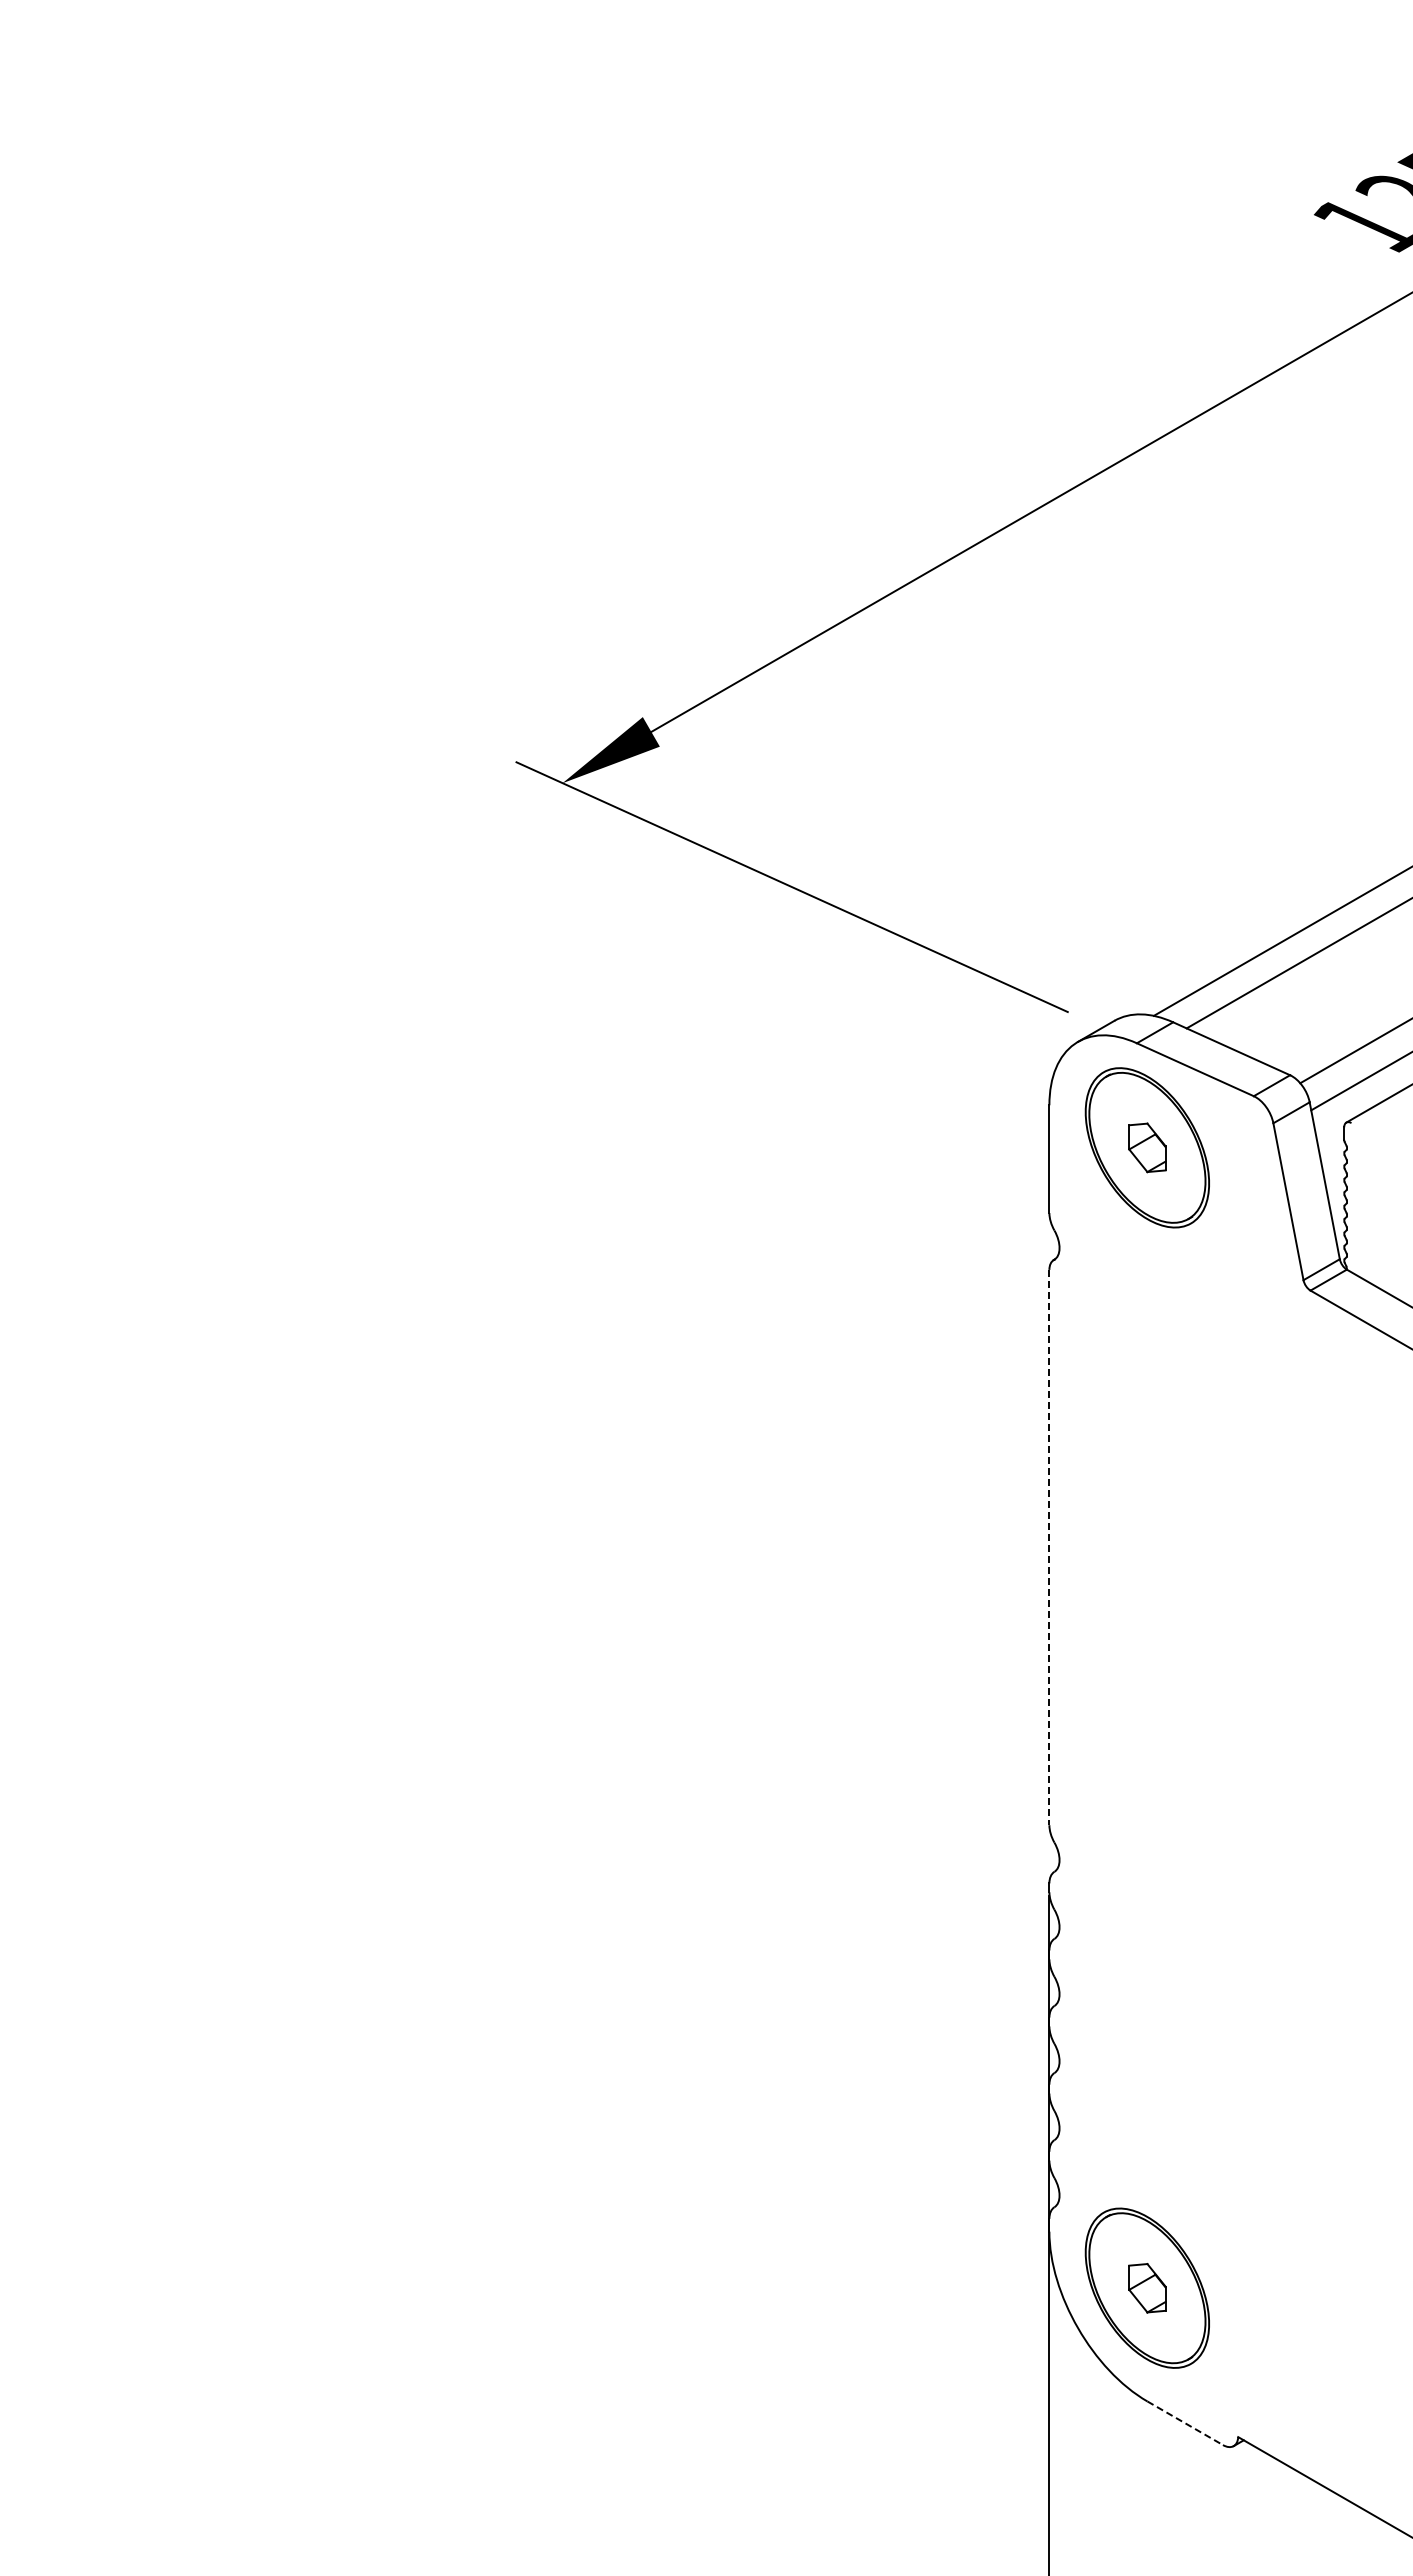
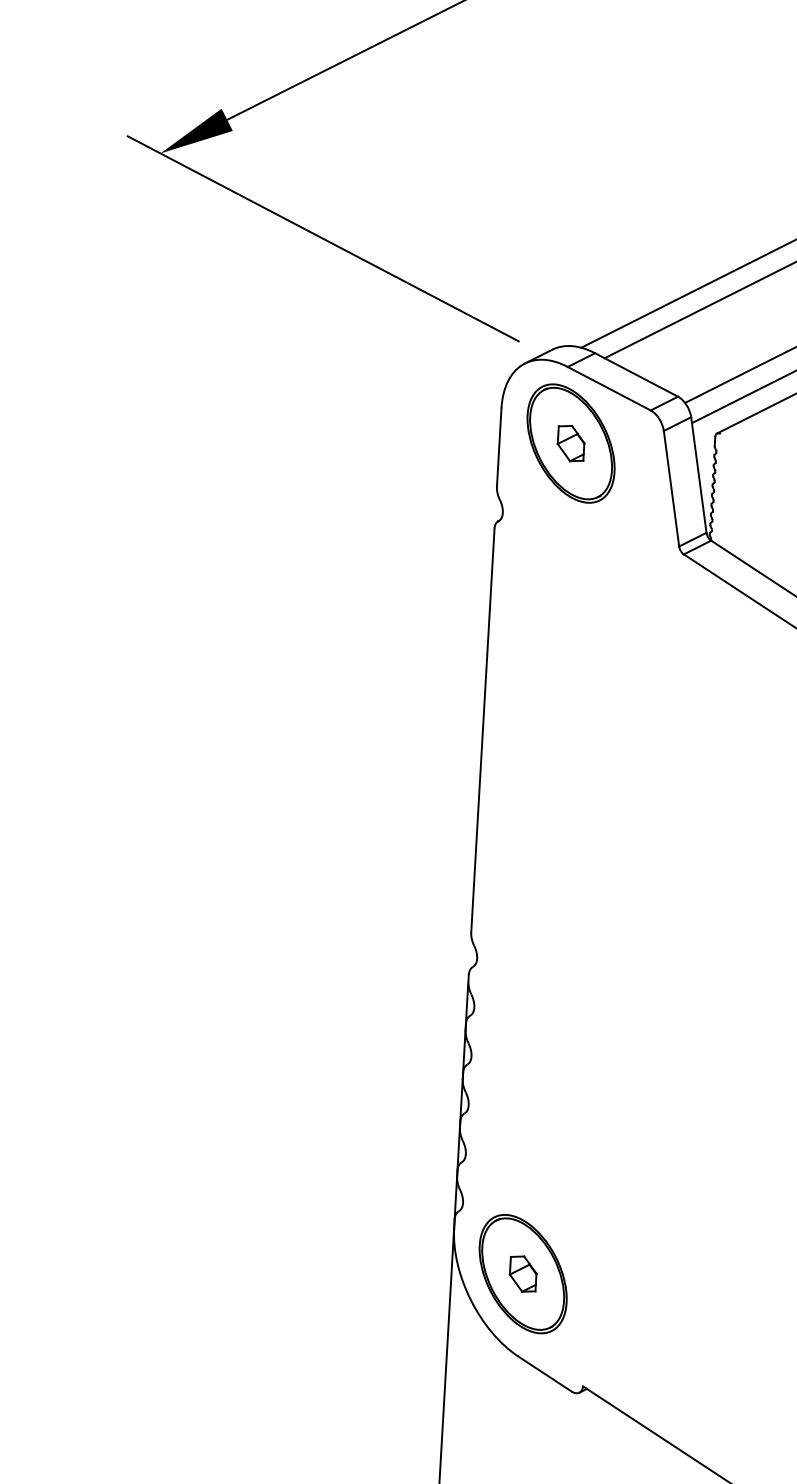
line: (1049, 1547) -> (482, 730), dashed -> solid
line: (1185, 2423) -> (545, 1374), dashed -> solid

